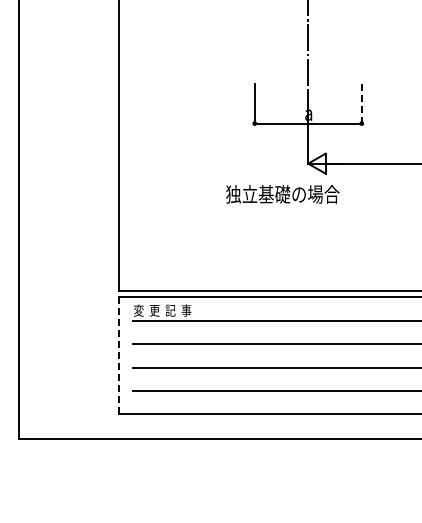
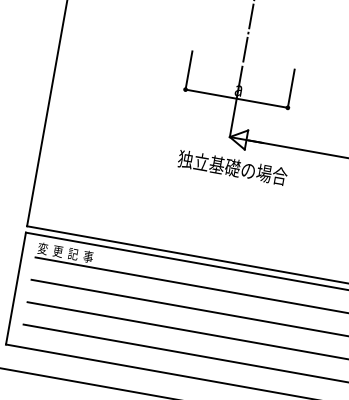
line: (361, 104) -> (290, 89), dashed -> solid
text: (282, 194) -> (232, 167), moved
line: (118, 355) -> (15, 288), dashed -> solid

